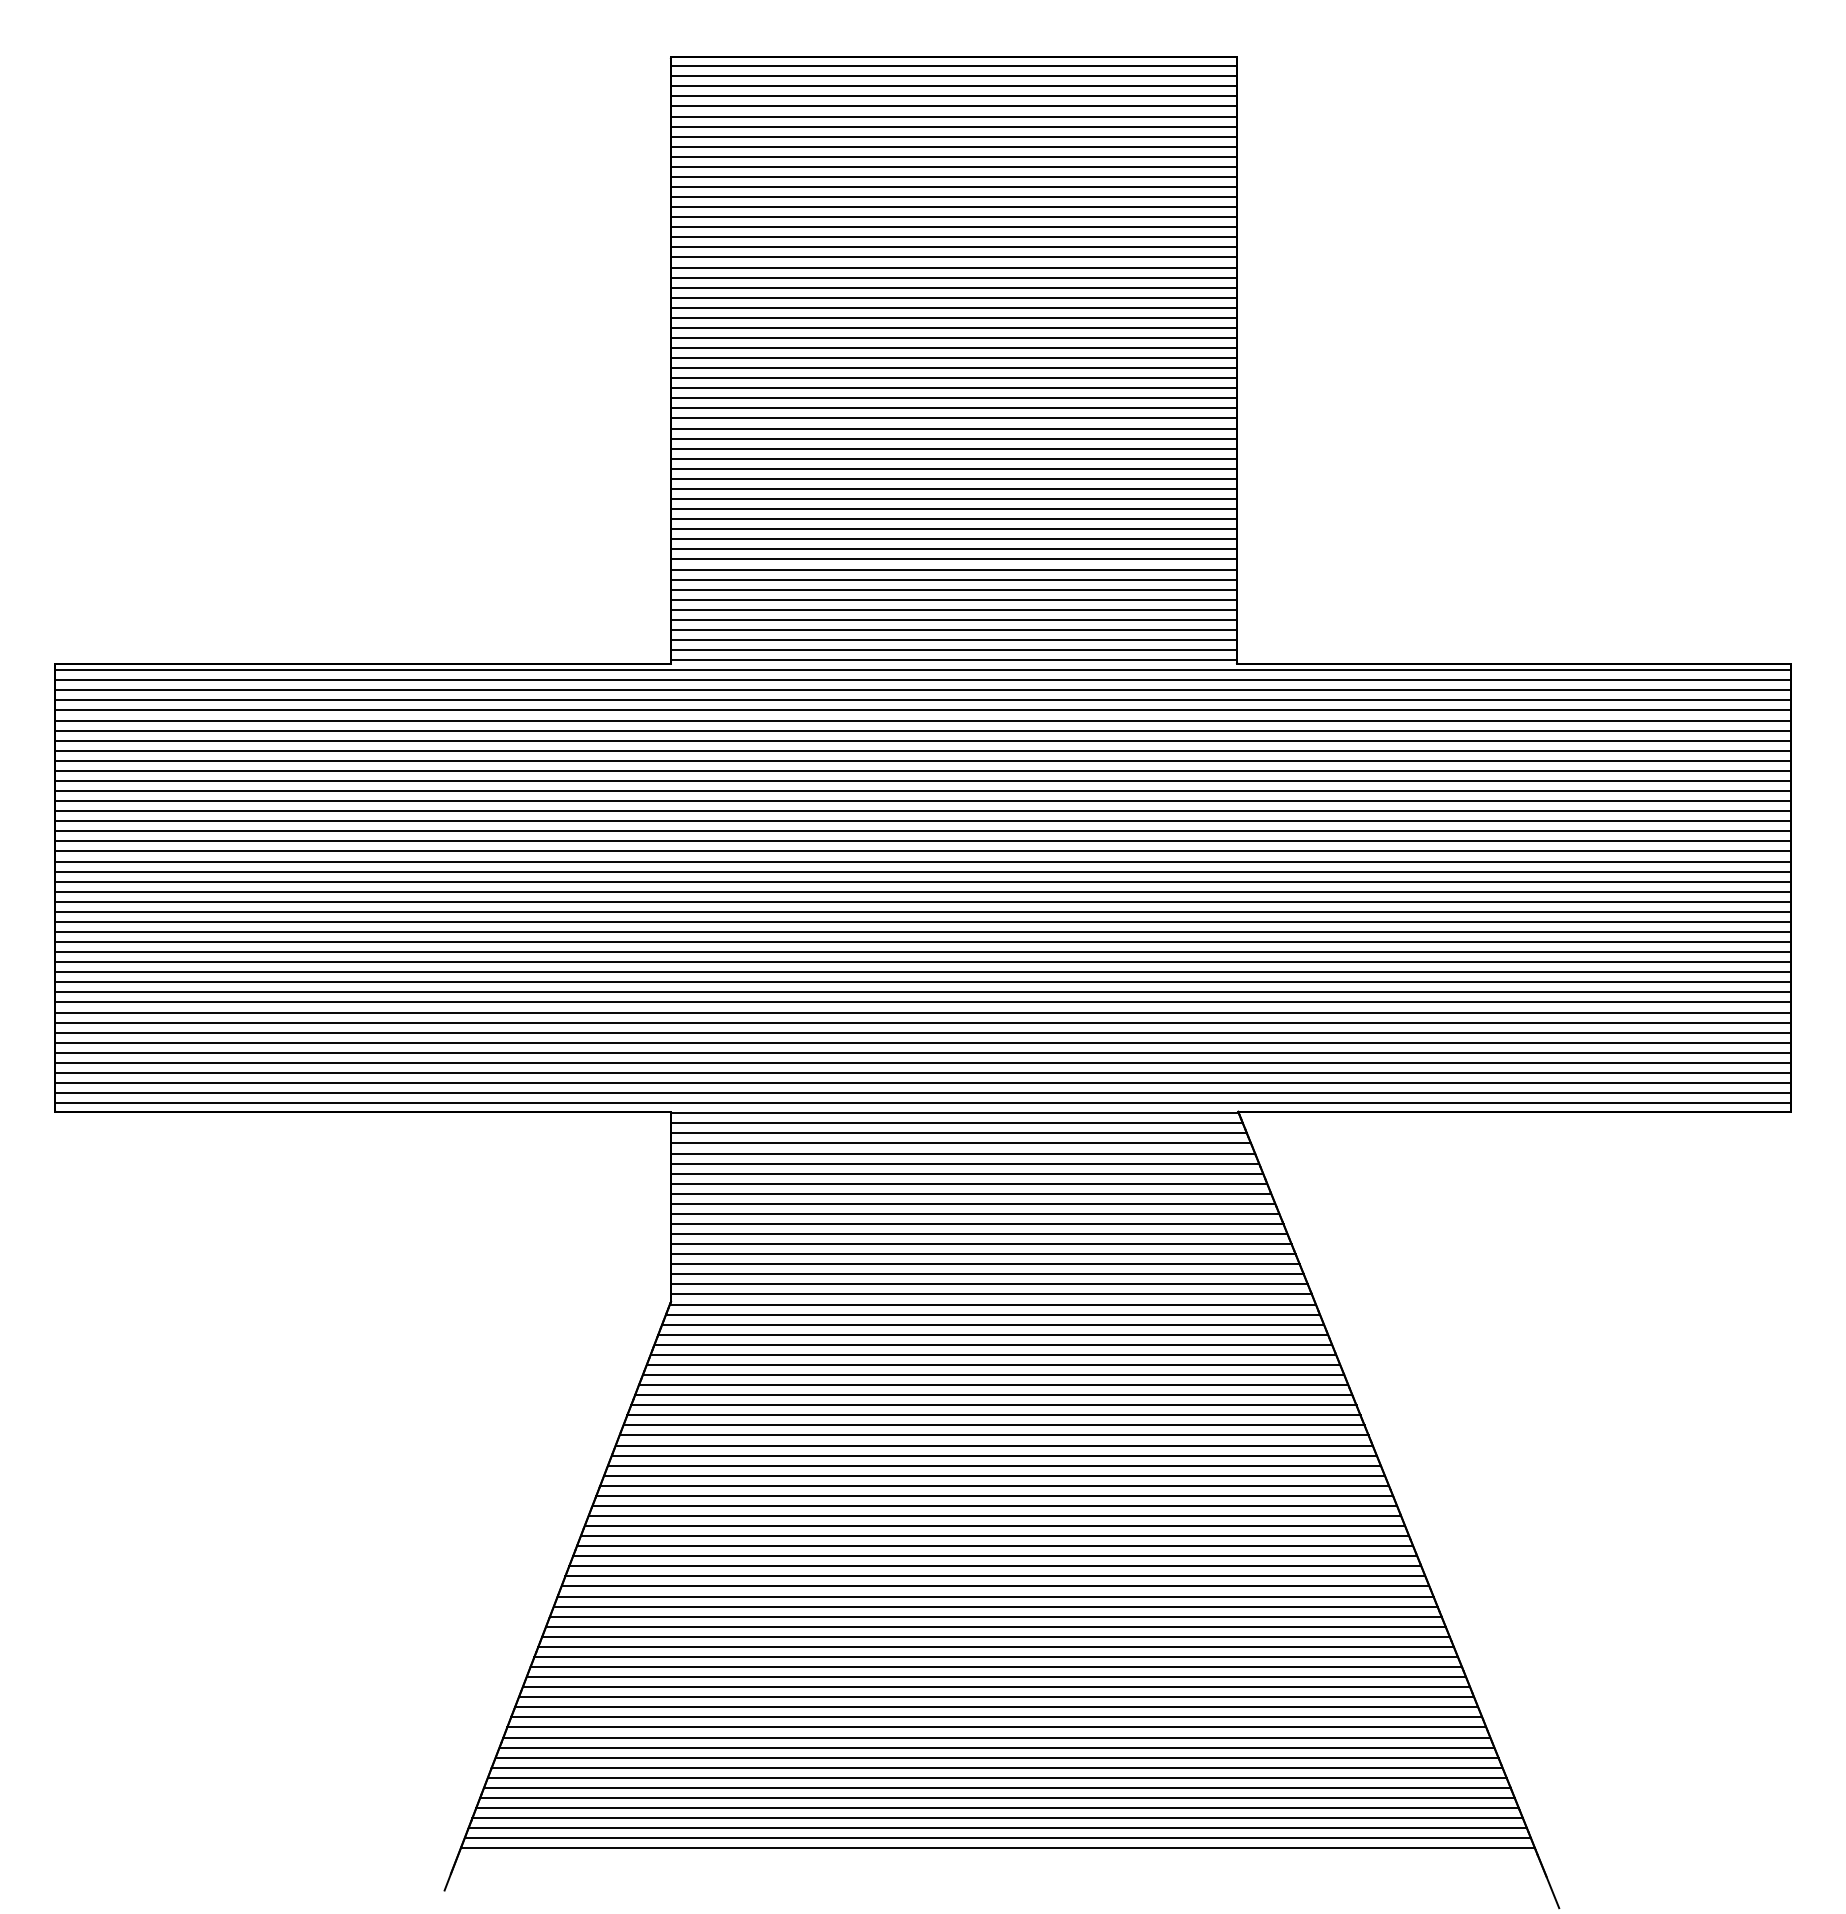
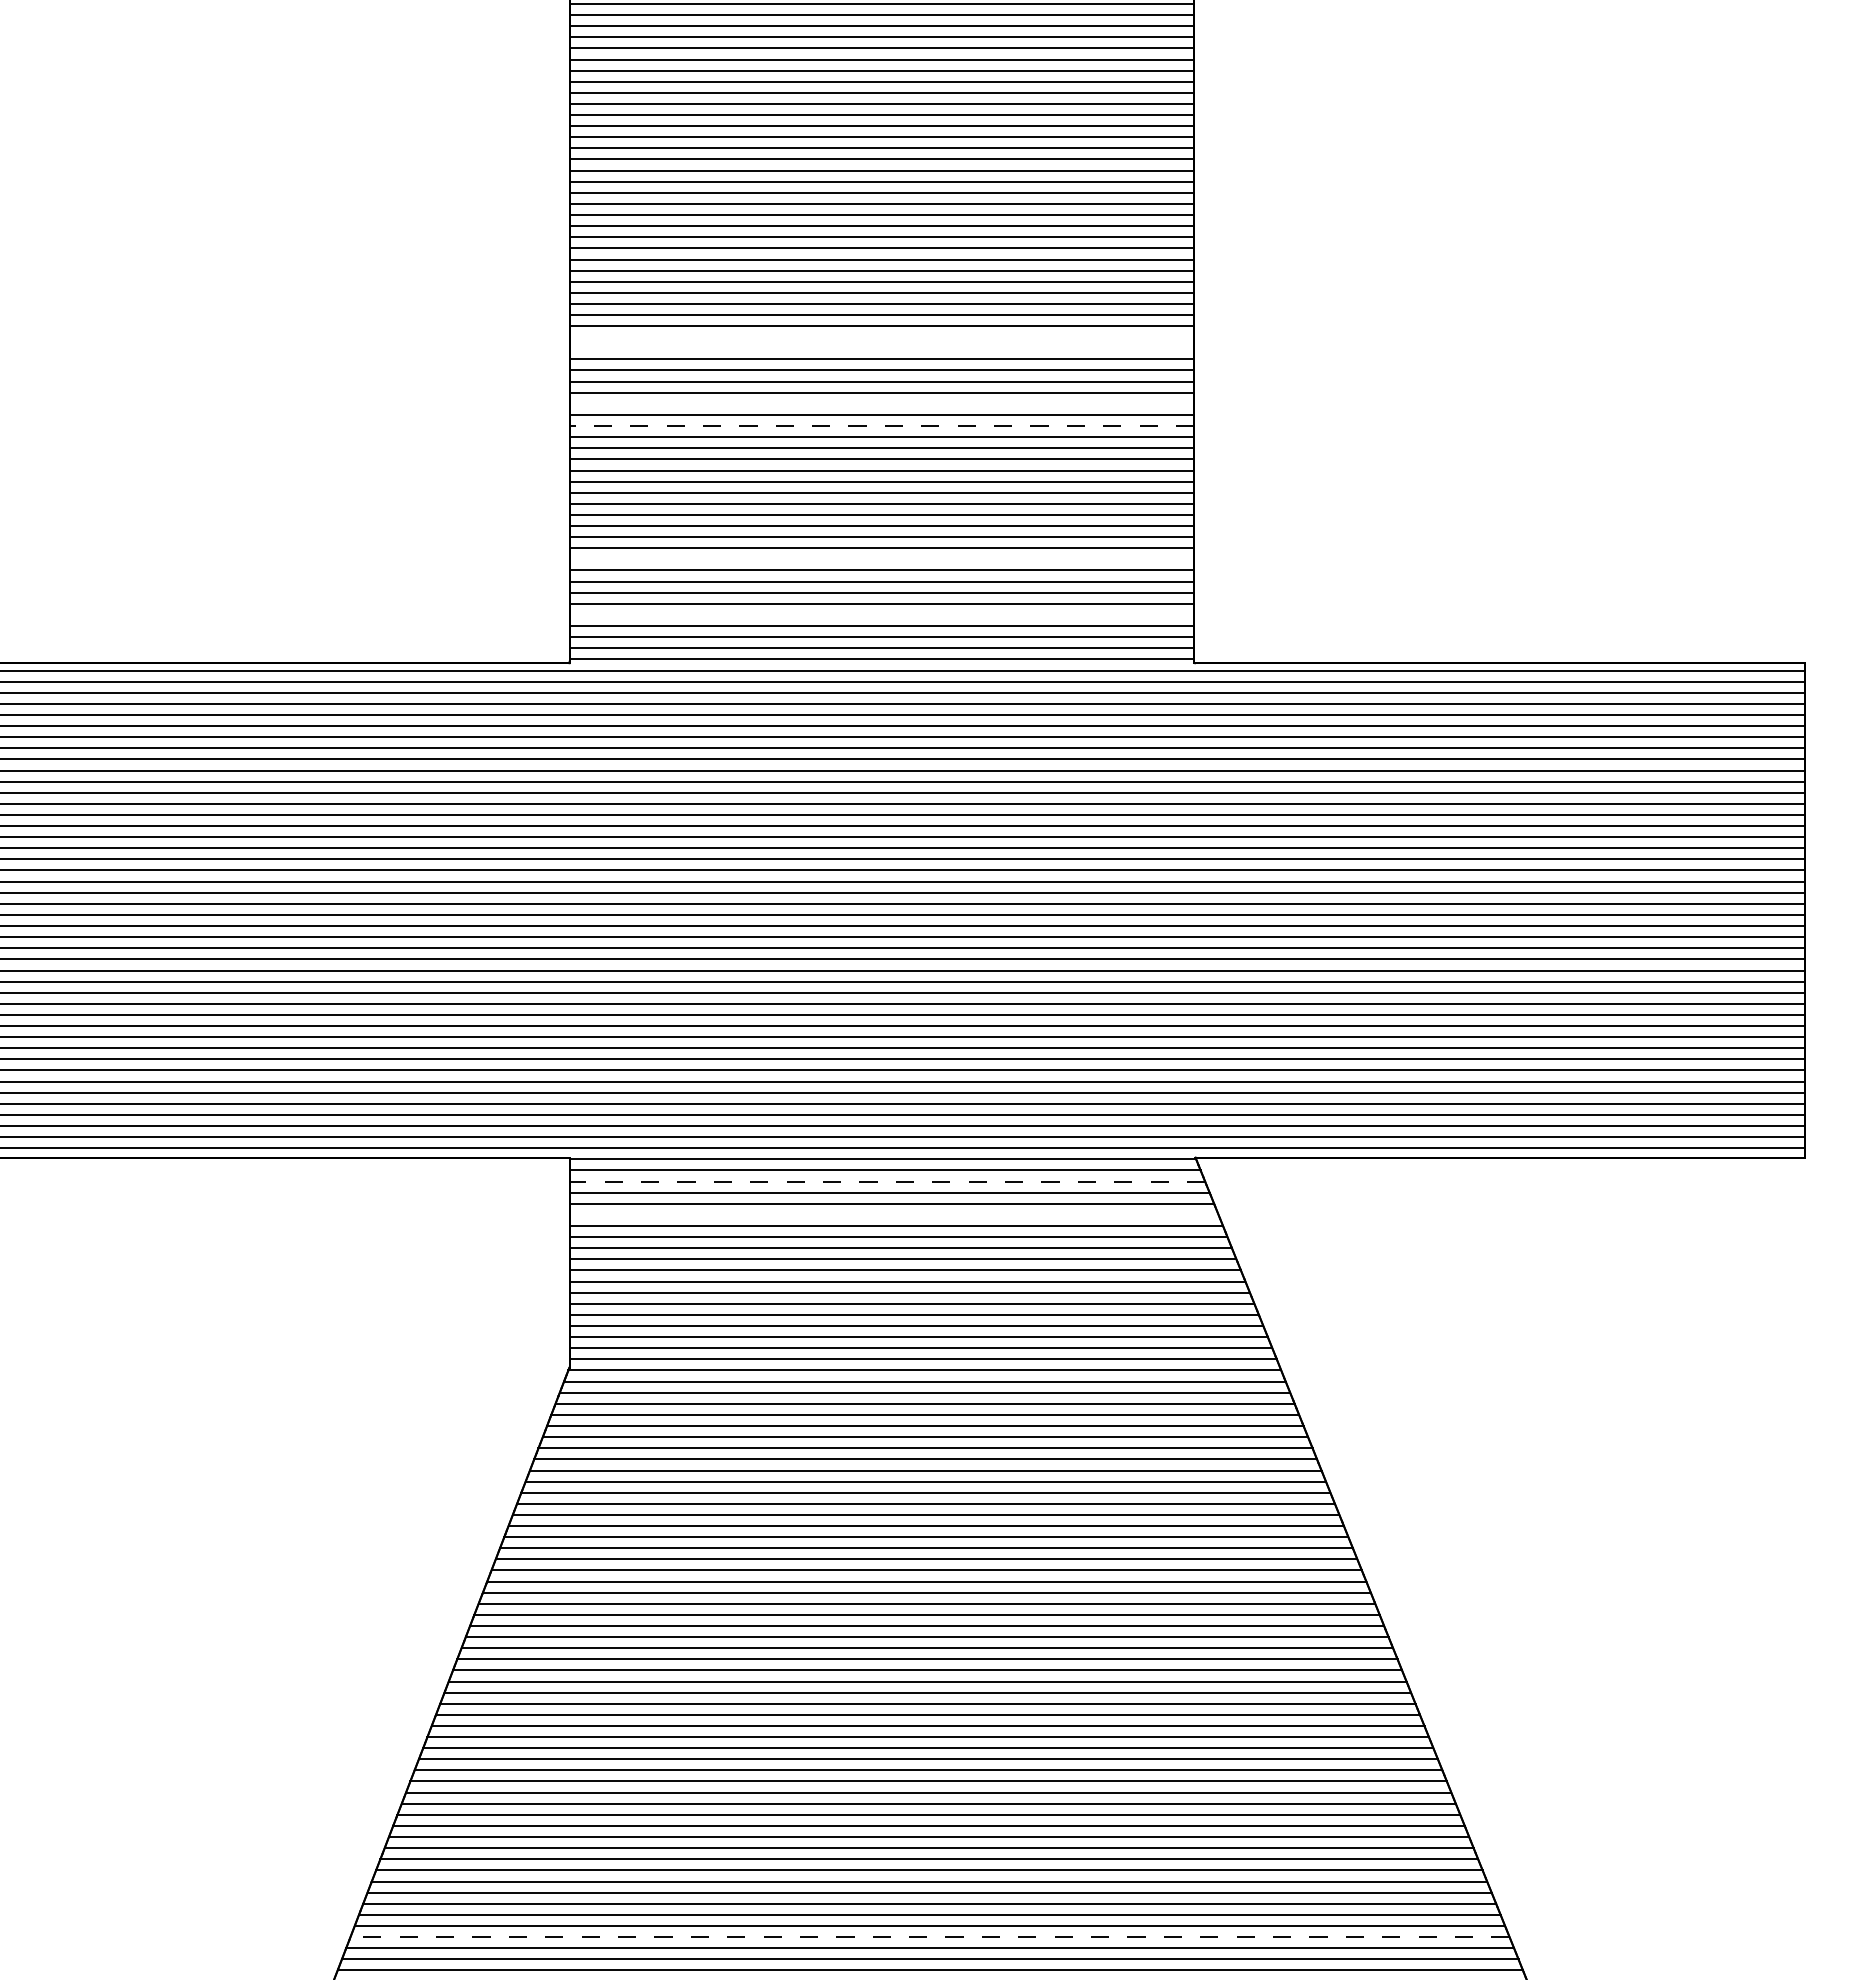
line: (954, 368) -> (882, 337), removed
line: (954, 378) -> (882, 348), removed
line: (954, 428) -> (882, 403), removed
line: (953, 448) -> (881, 425), solid -> dashed
line: (954, 569) -> (882, 559), removed
line: (954, 619) -> (882, 614), removed
line: (958, 1133) -> (886, 1181), solid -> dashed
line: (965, 1163) -> (894, 1214), removed
line: (997, 1817) -> (929, 1936), solid -> dashed

